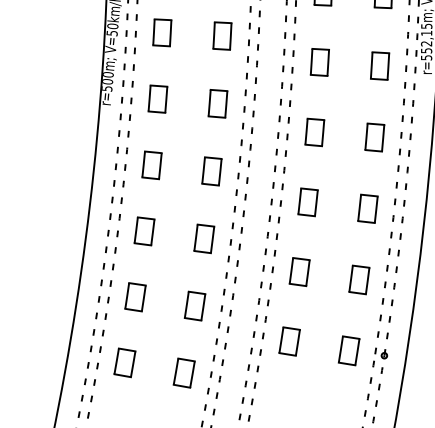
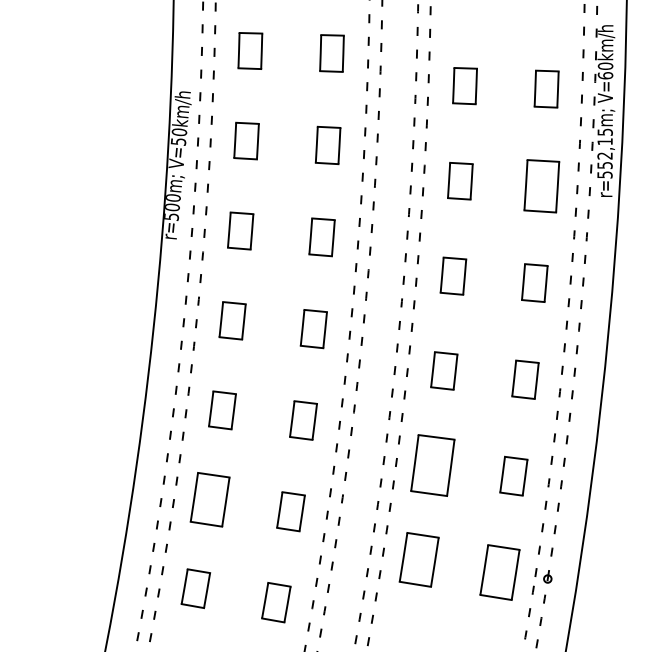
part: (379, 65) -> (541, 185), size x1.4
part: (299, 272) -> (432, 465), size x1.6
part: (135, 297) -> (210, 499), size x1.4
part: (289, 341) -> (419, 559), size x1.4
part: (348, 350) -> (499, 571), size x1.4

